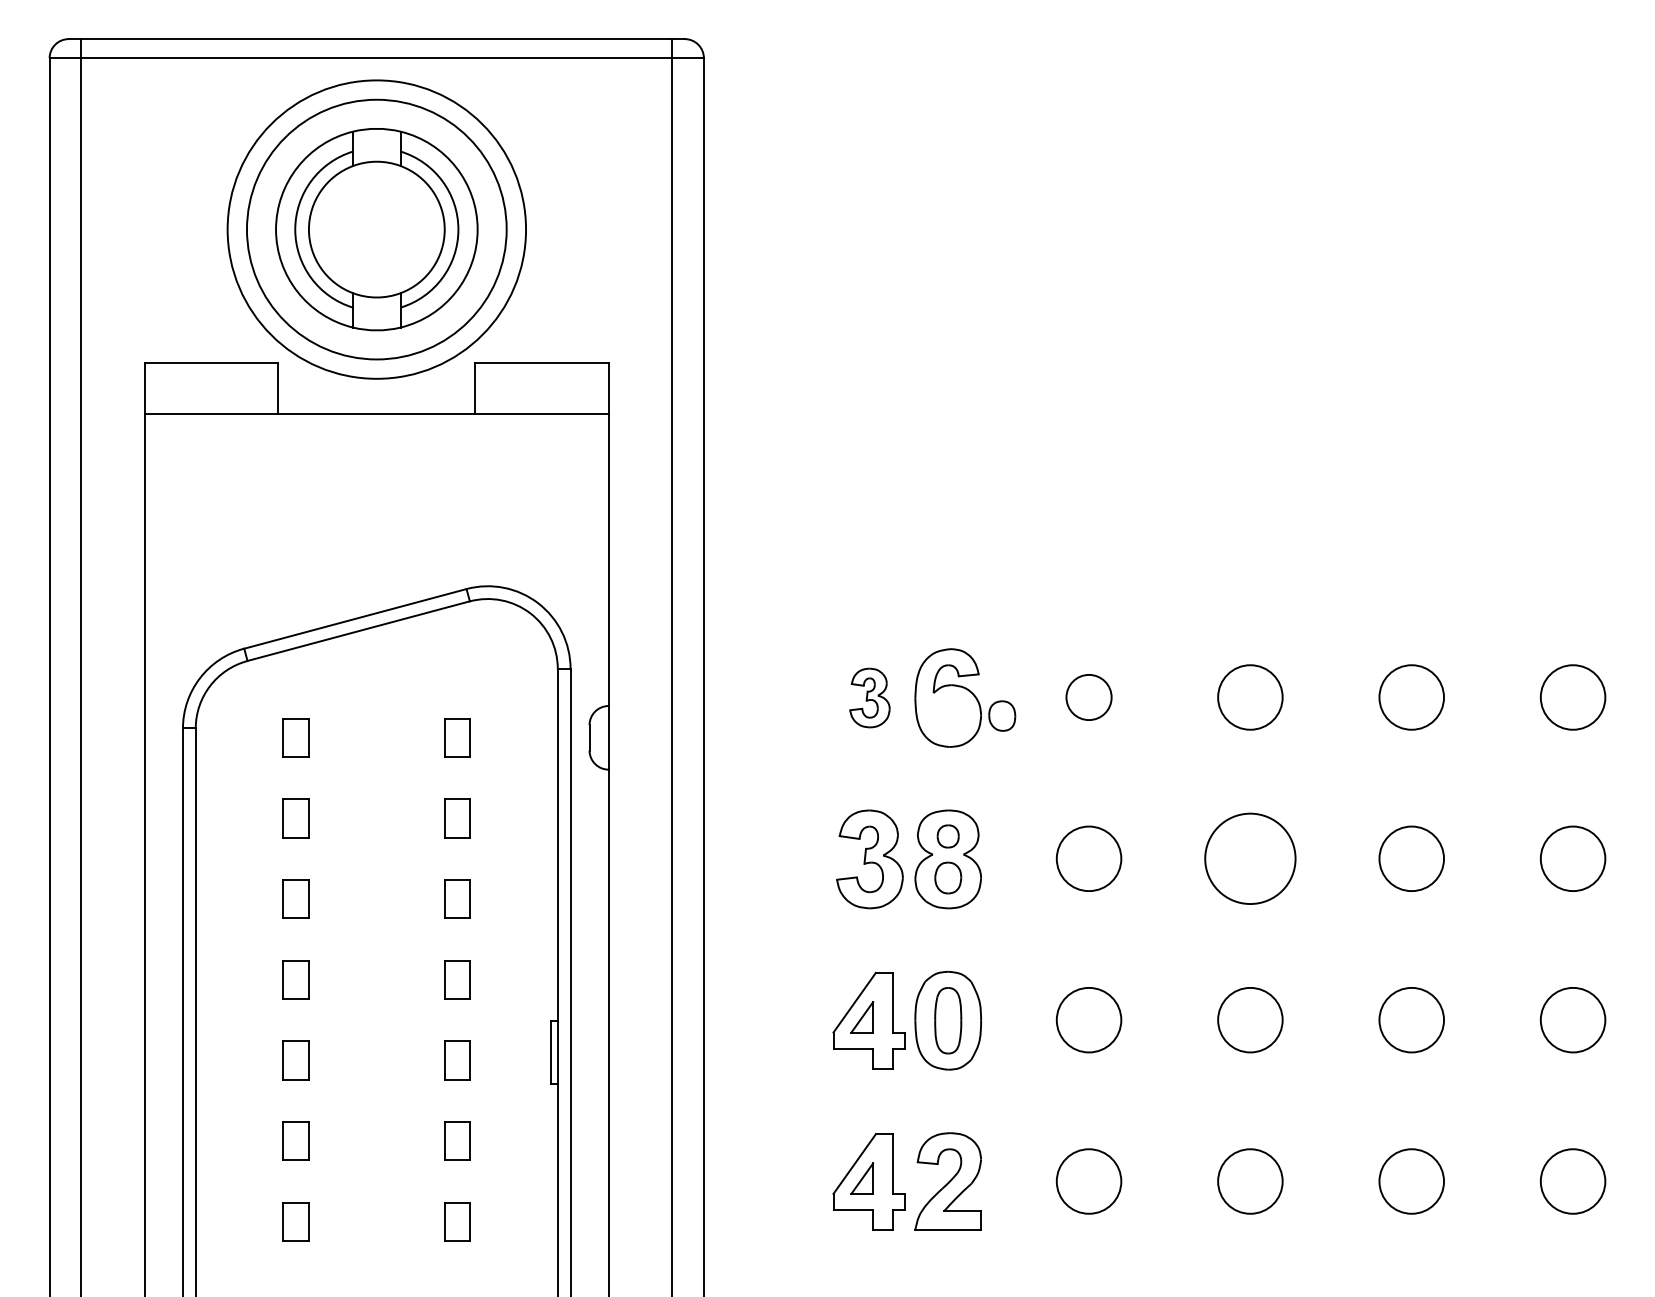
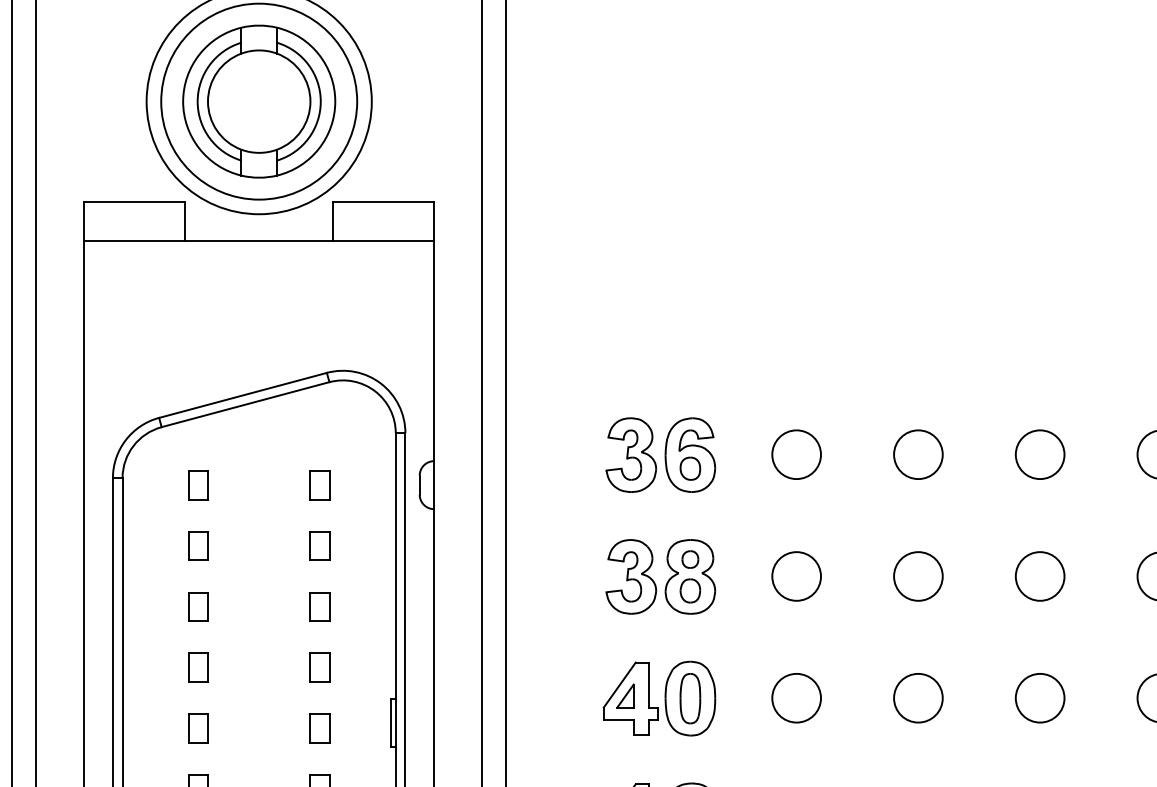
part: (869, 697) -> (630, 454), size x1.67
circle: (1088, 697) -> (796, 454), size x1.43
part: (1002, 715) -> (690, 468), moved
circle: (1250, 858) -> (918, 576), size x0.71

